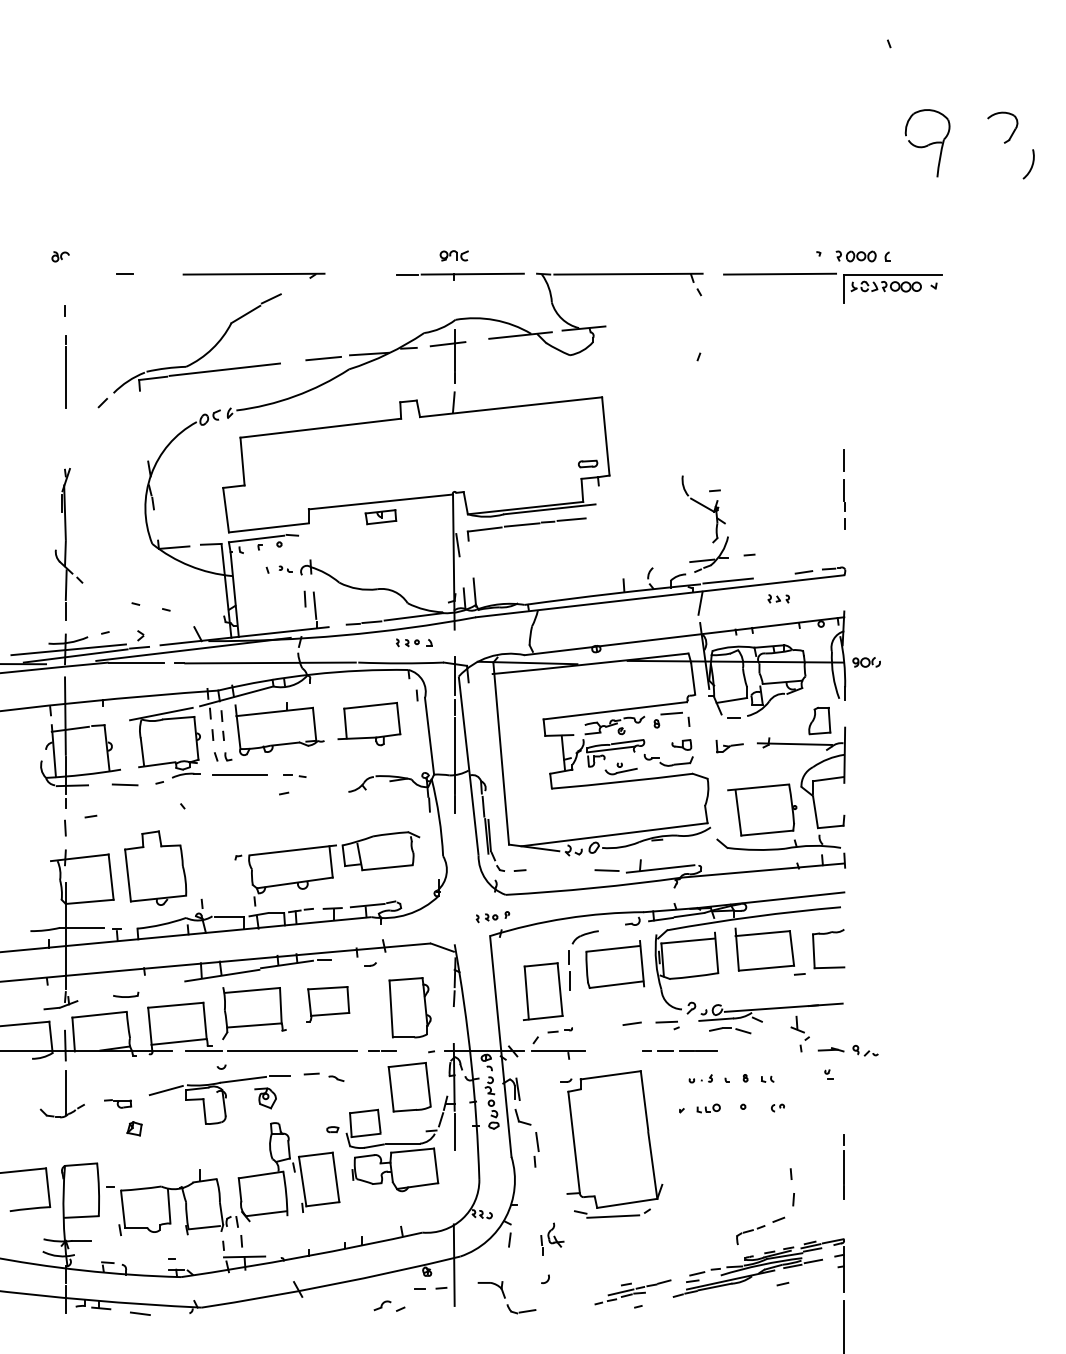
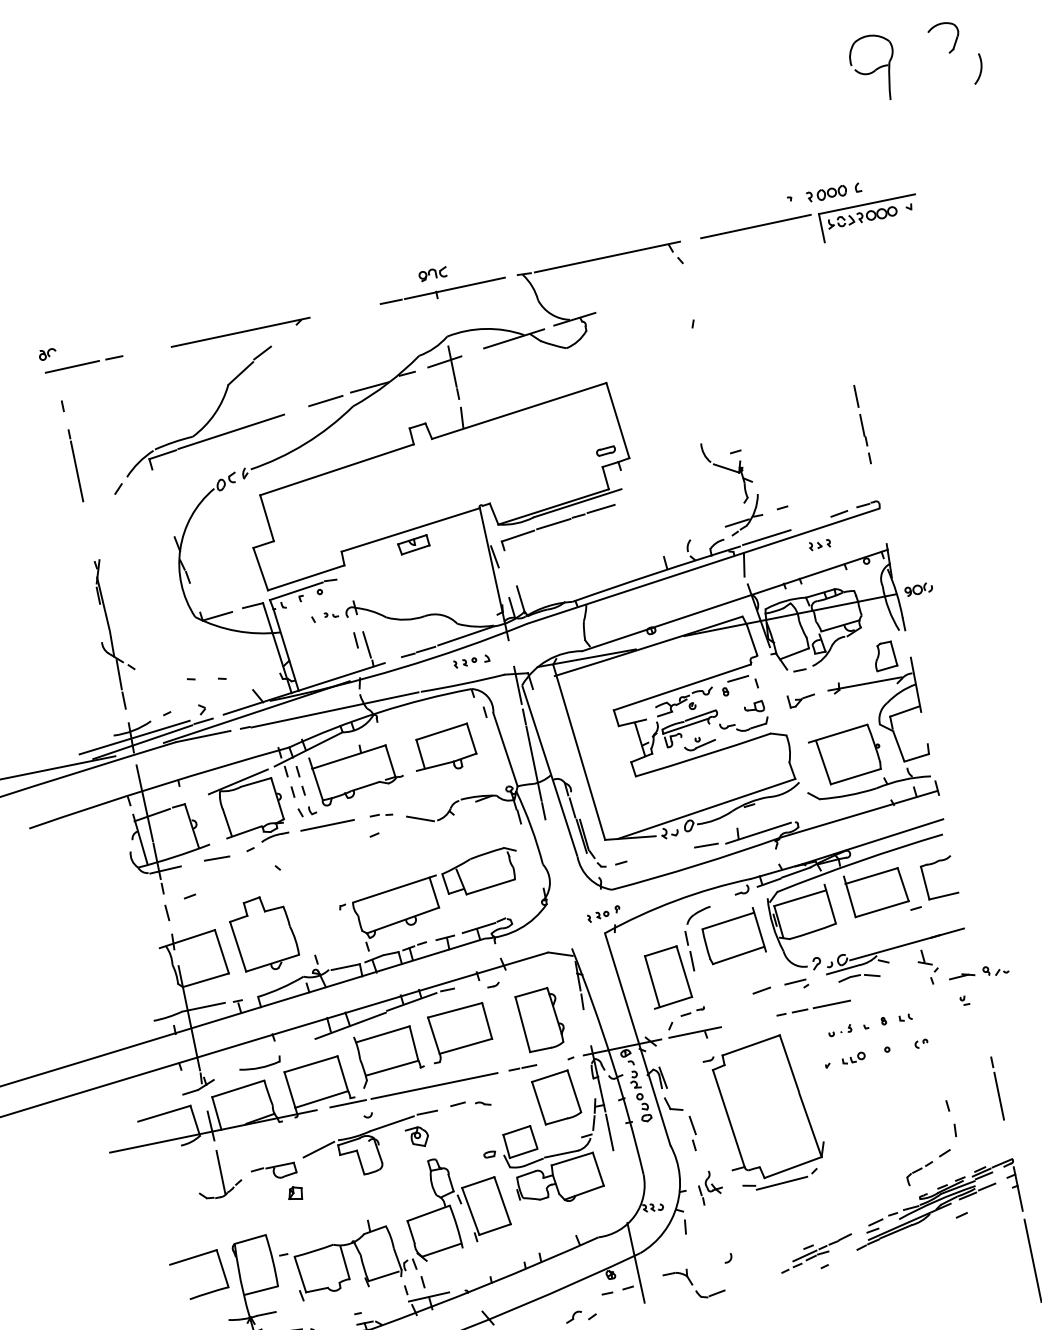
line: (82, 273) -> (72, 366), added
line: (332, 786) -> (420, 818), added
part: (125, 994) -> (259, 1063), size x1.67
part: (327, 1003) -> (459, 1032), size x1.43
part: (117, 1103) -> (273, 1172), size x1.67
part: (552, 1238) -> (710, 1186), moved

